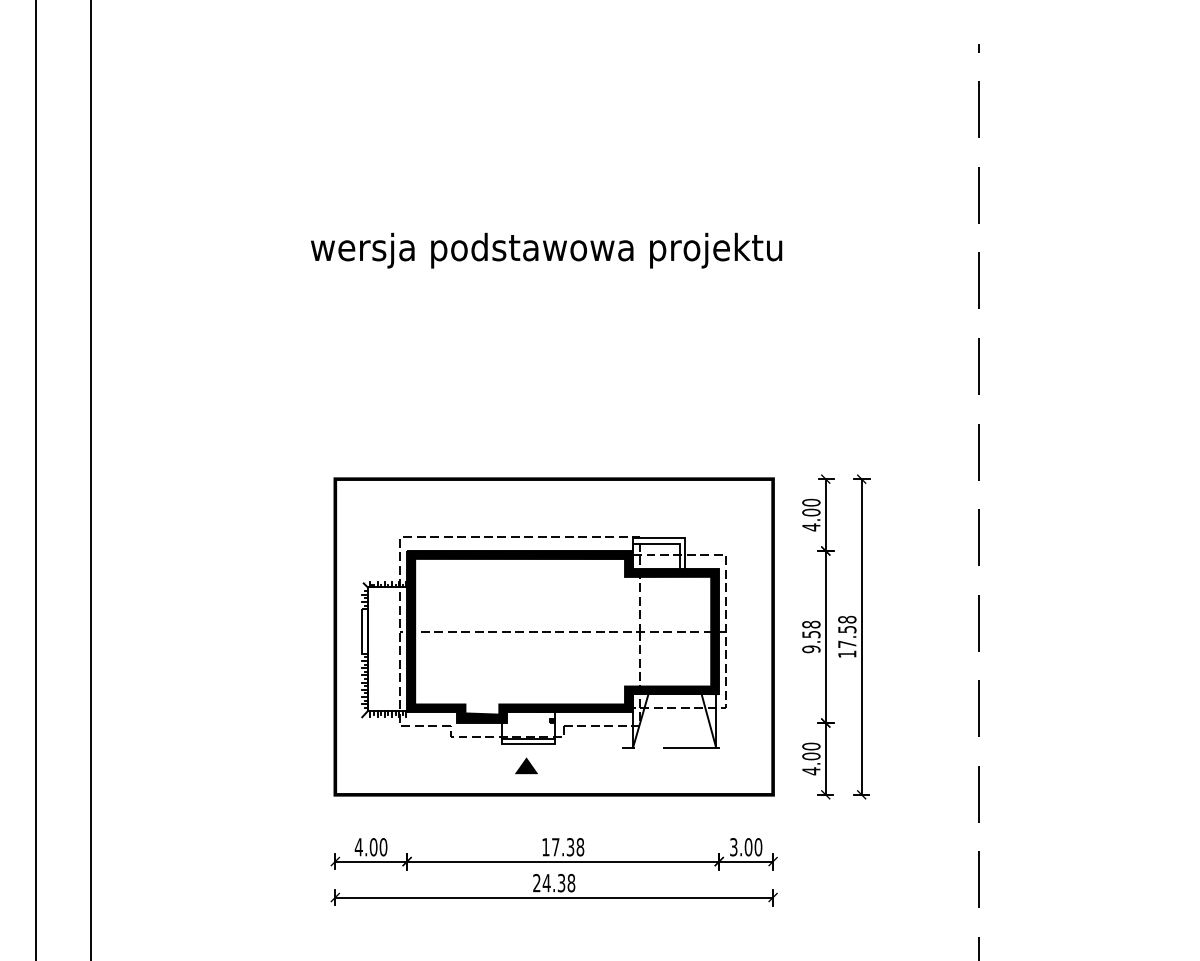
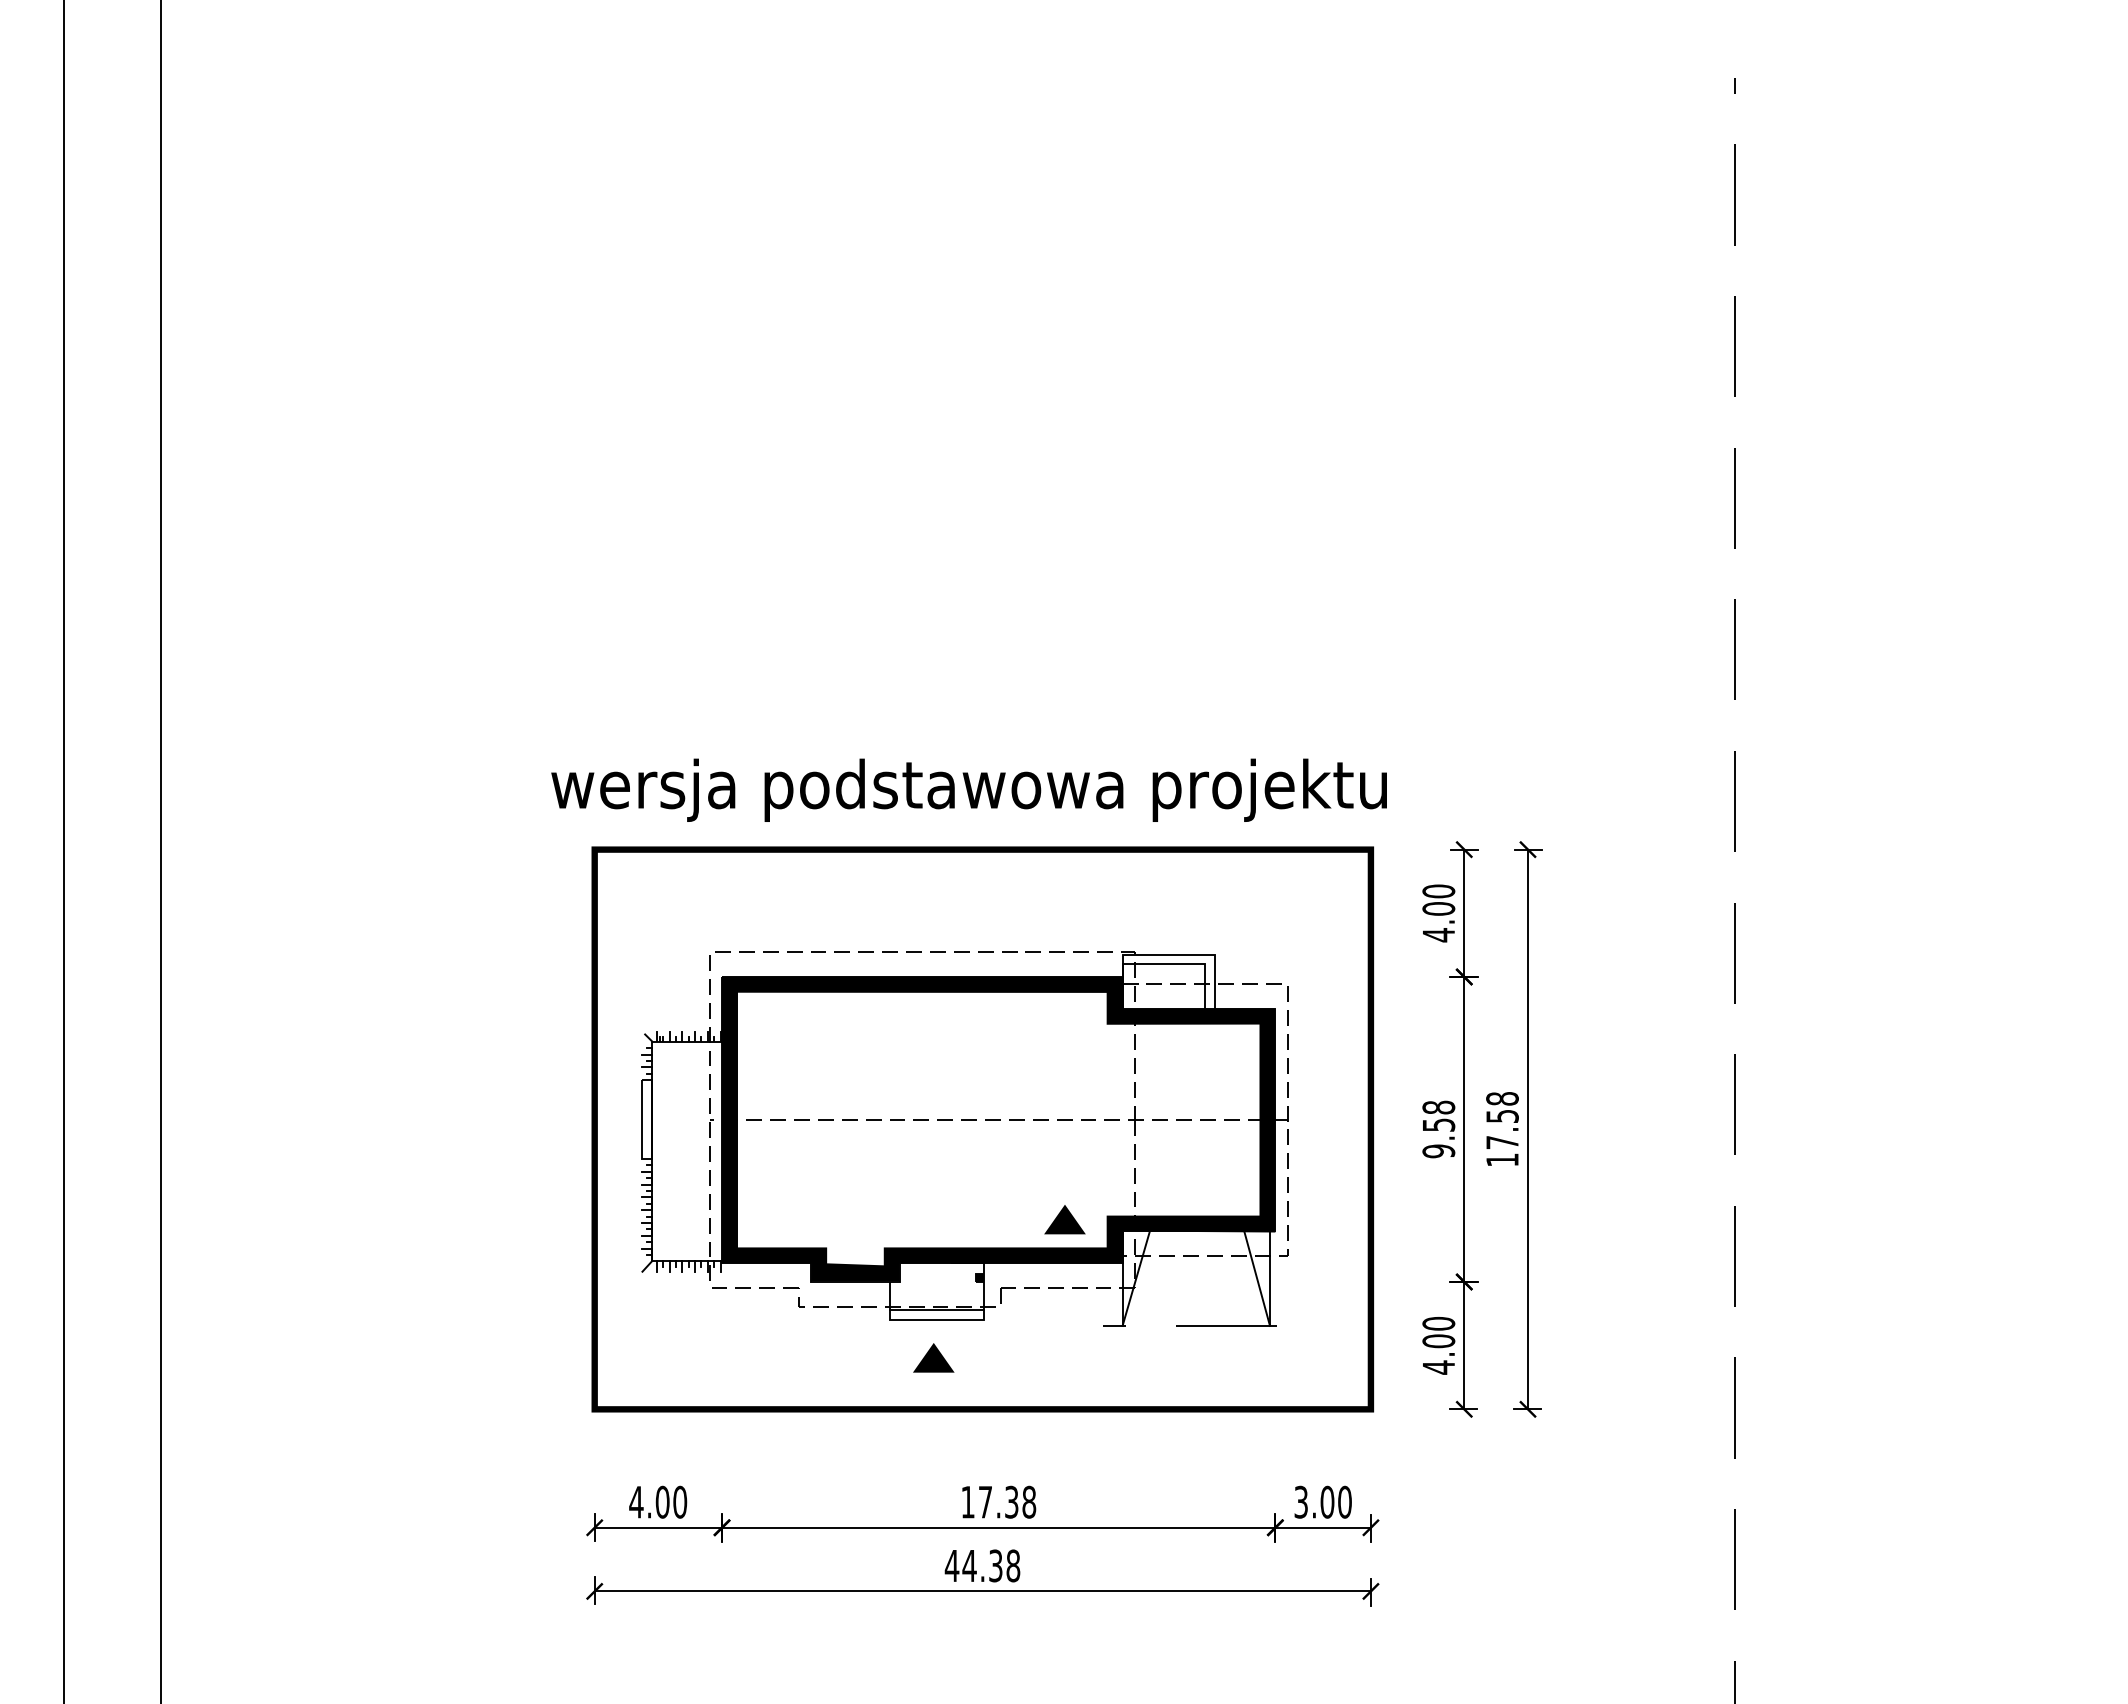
text: (546, 250) -> (969, 789), moved
part: (600, 687) -> (1064, 1219), added
text: (536, 882) -> (951, 1564), 24.38 -> 44.38

